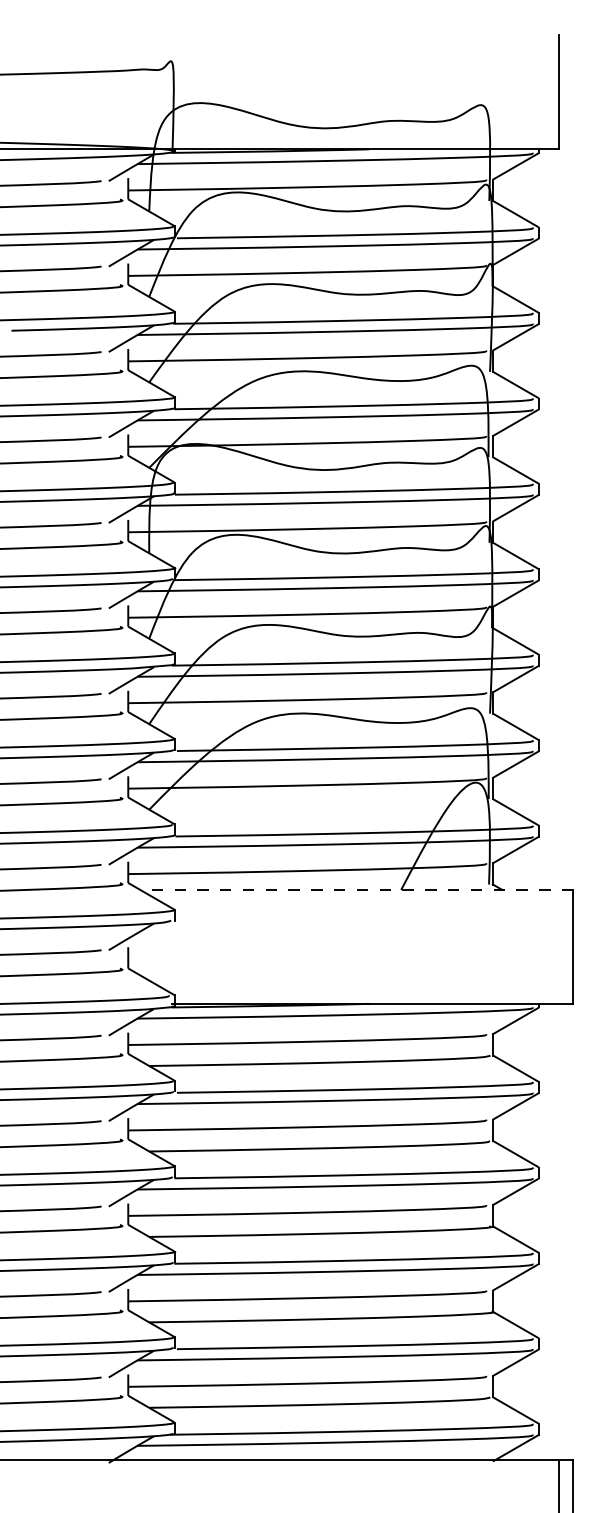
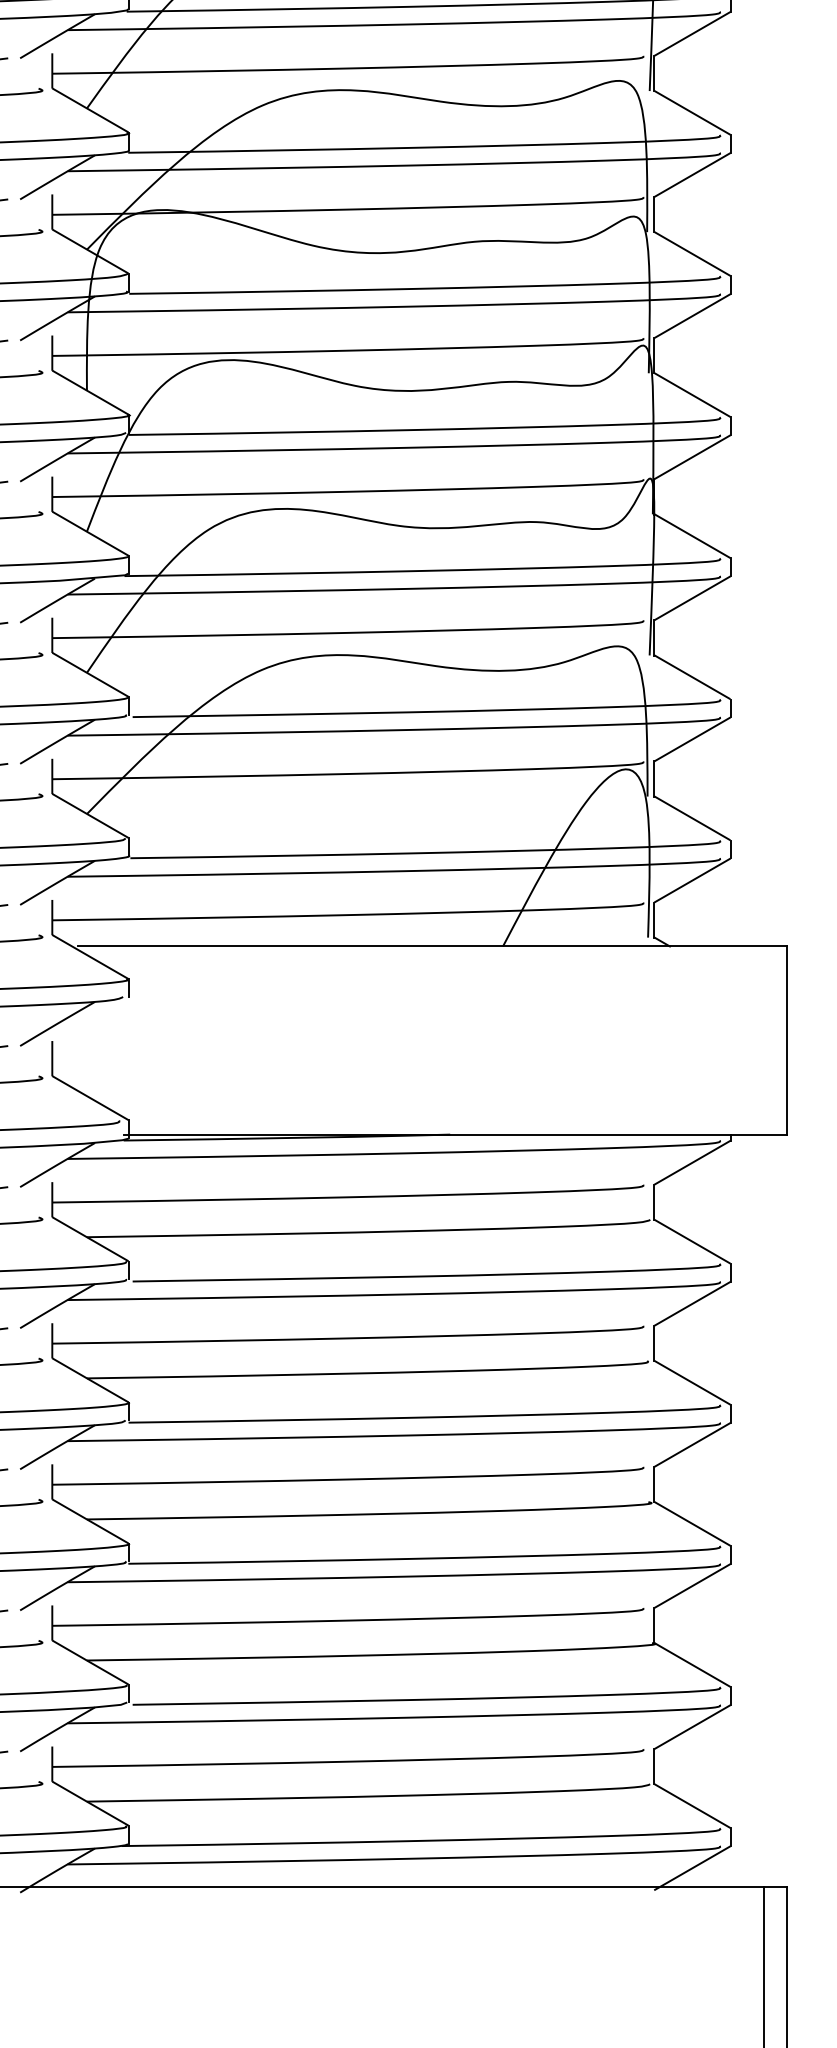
line: (358, 889) -> (432, 945), dashed -> solid

